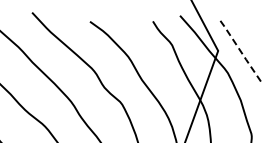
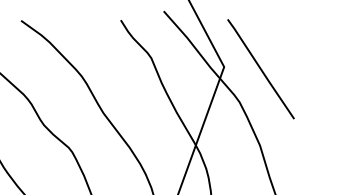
line: (241, 52) -> (261, 69), dashed -> solid

